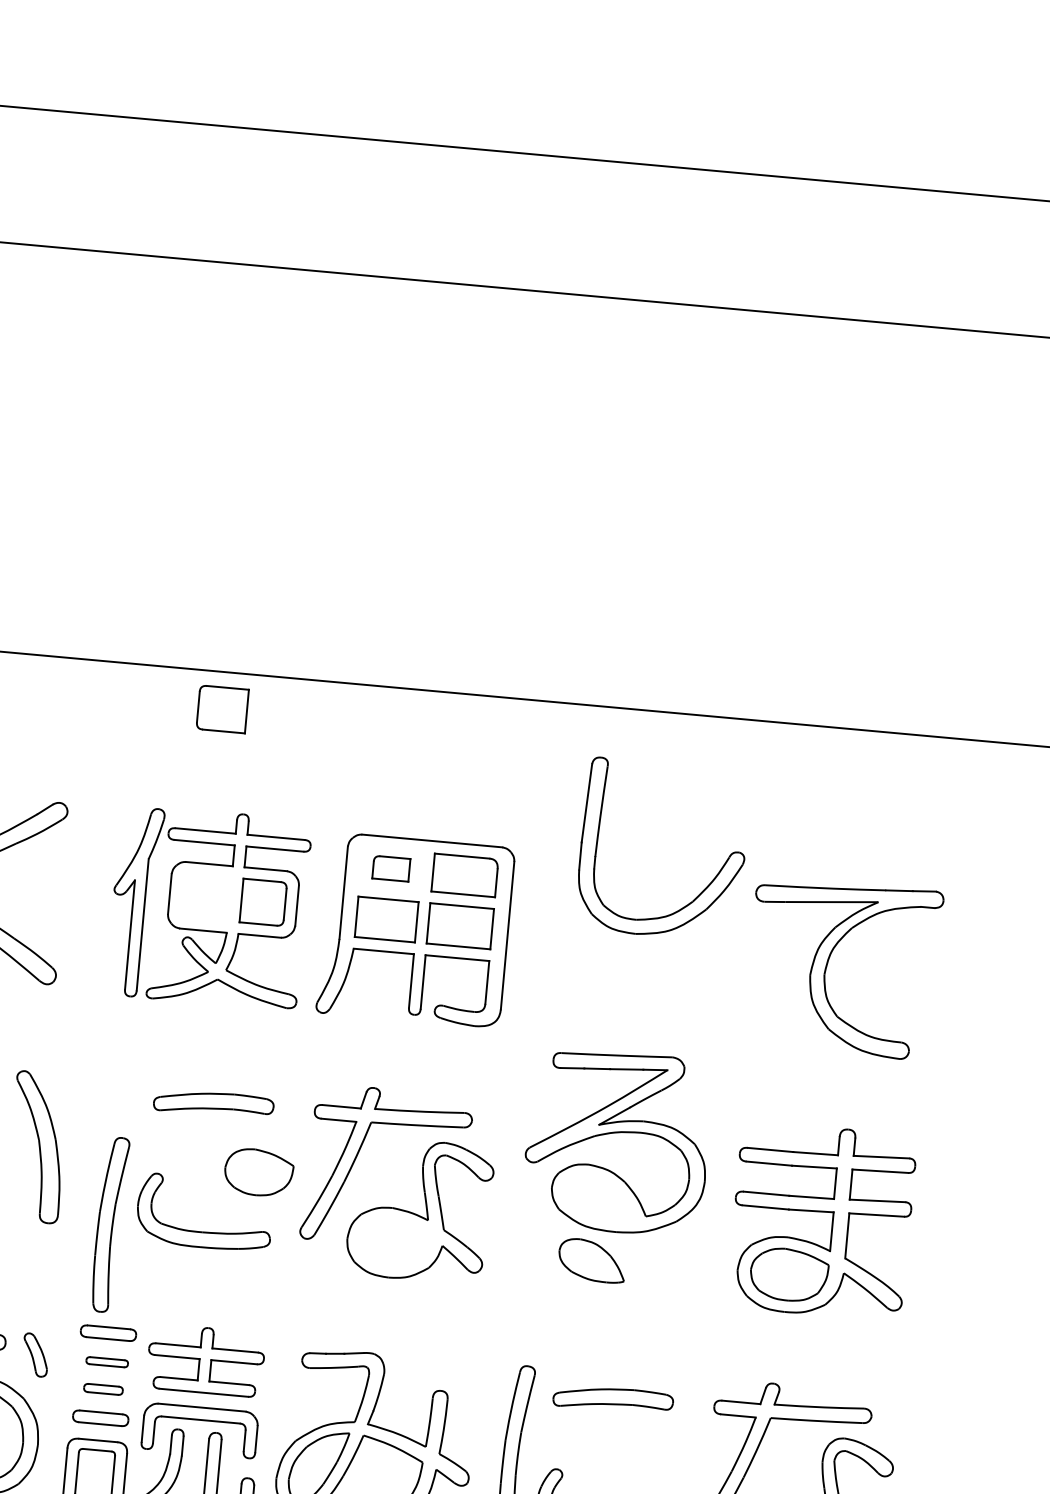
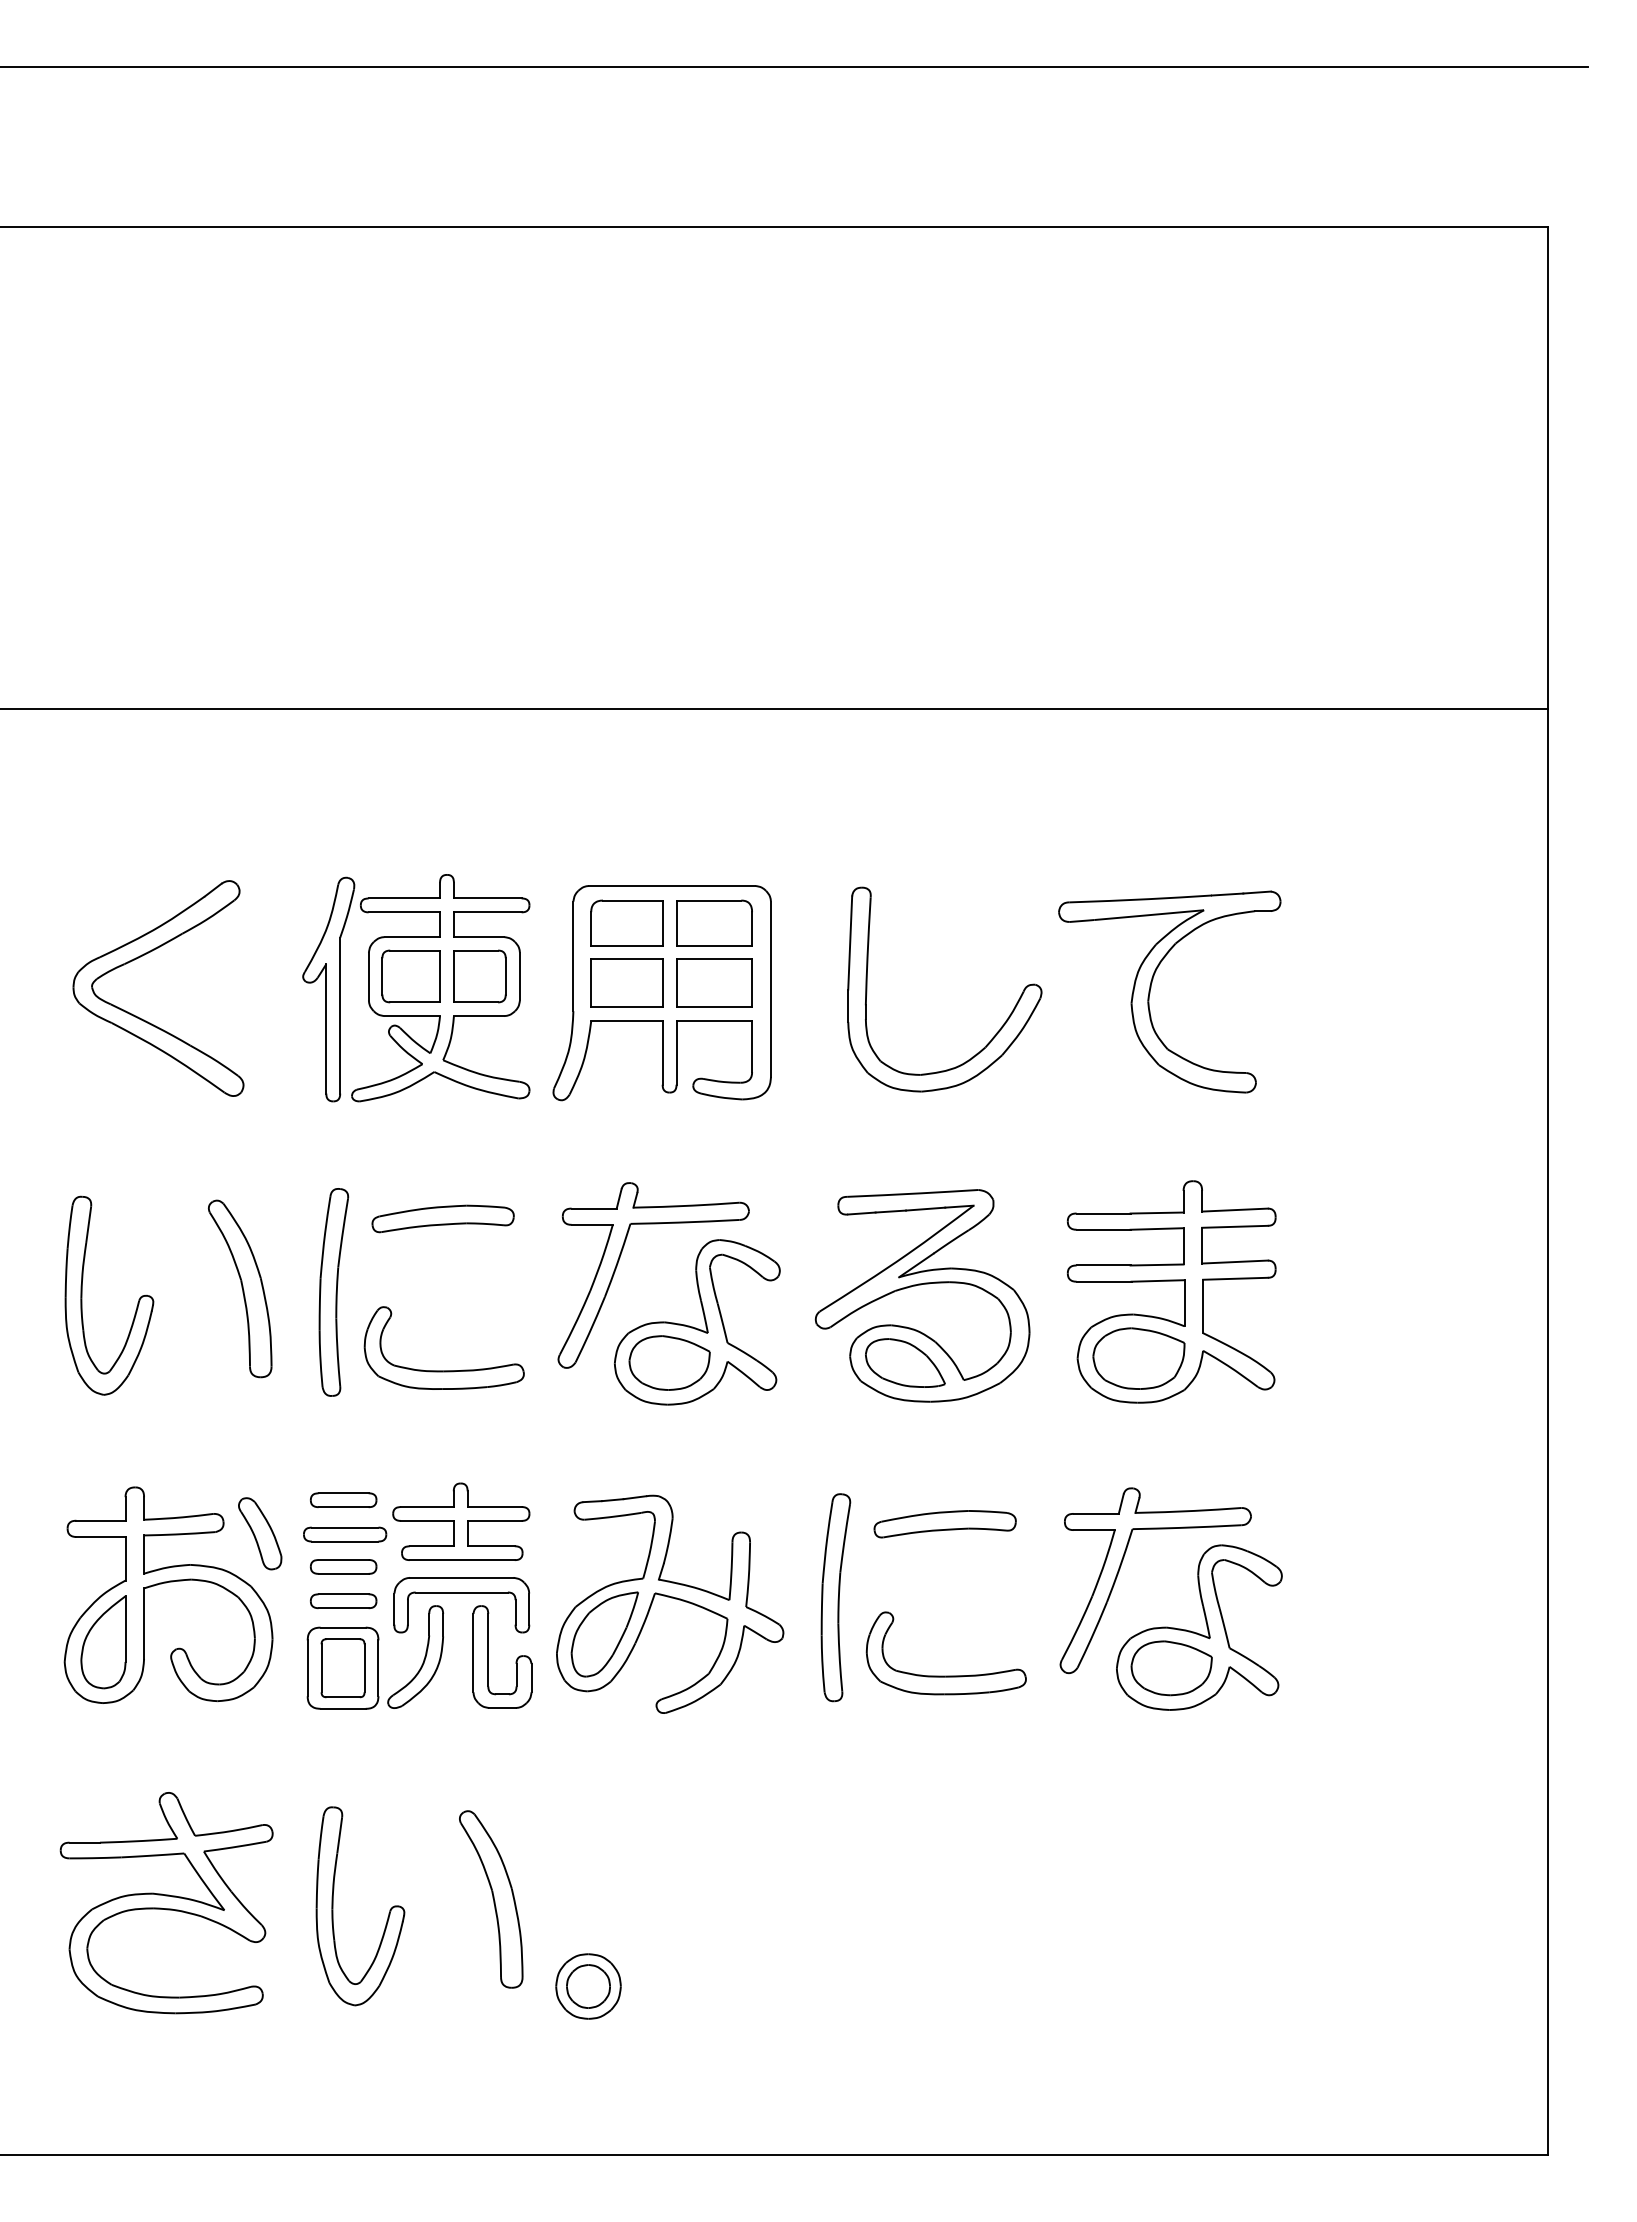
part: (222, 709) -> (410, 976), moved
part: (391, 868) -> (626, 922), size x1.67
part: (703, 889) -> (996, 1032), moved
part: (617, 1133) -> (921, 1285), moved
part: (258, 1172) -> (669, 1362), moved
part: (109, 1224) -> (333, 1292), moved
part: (35, 1354) -> (260, 1533), size x1.43
part: (107, 1362) -> (345, 1534), size x1.67
part: (103, 1389) -> (343, 1566), size x1.43

